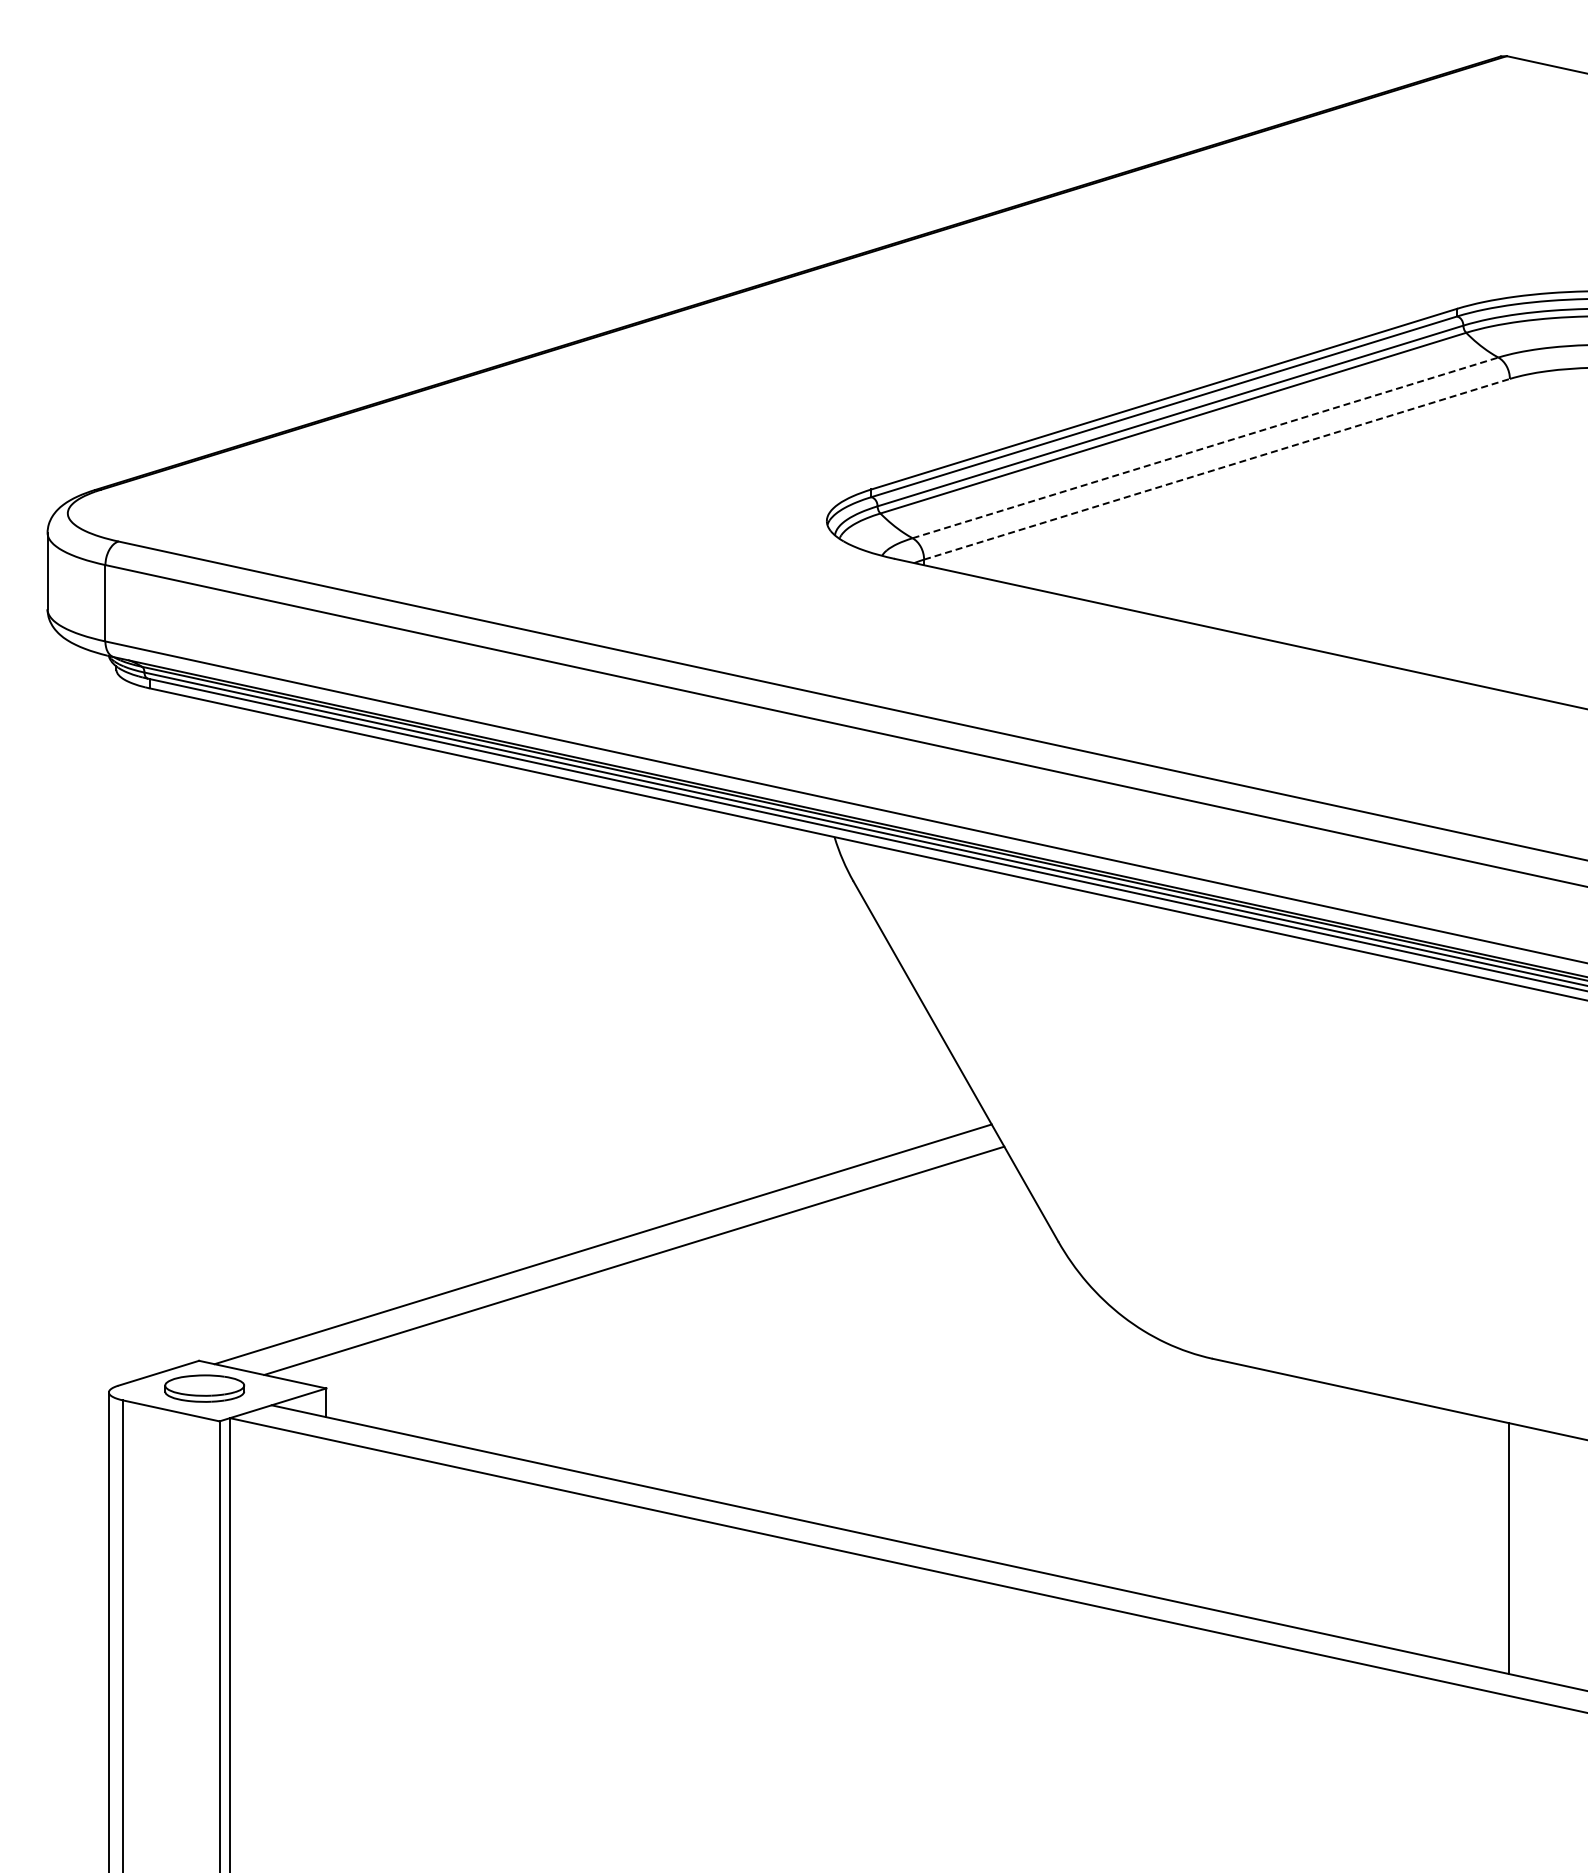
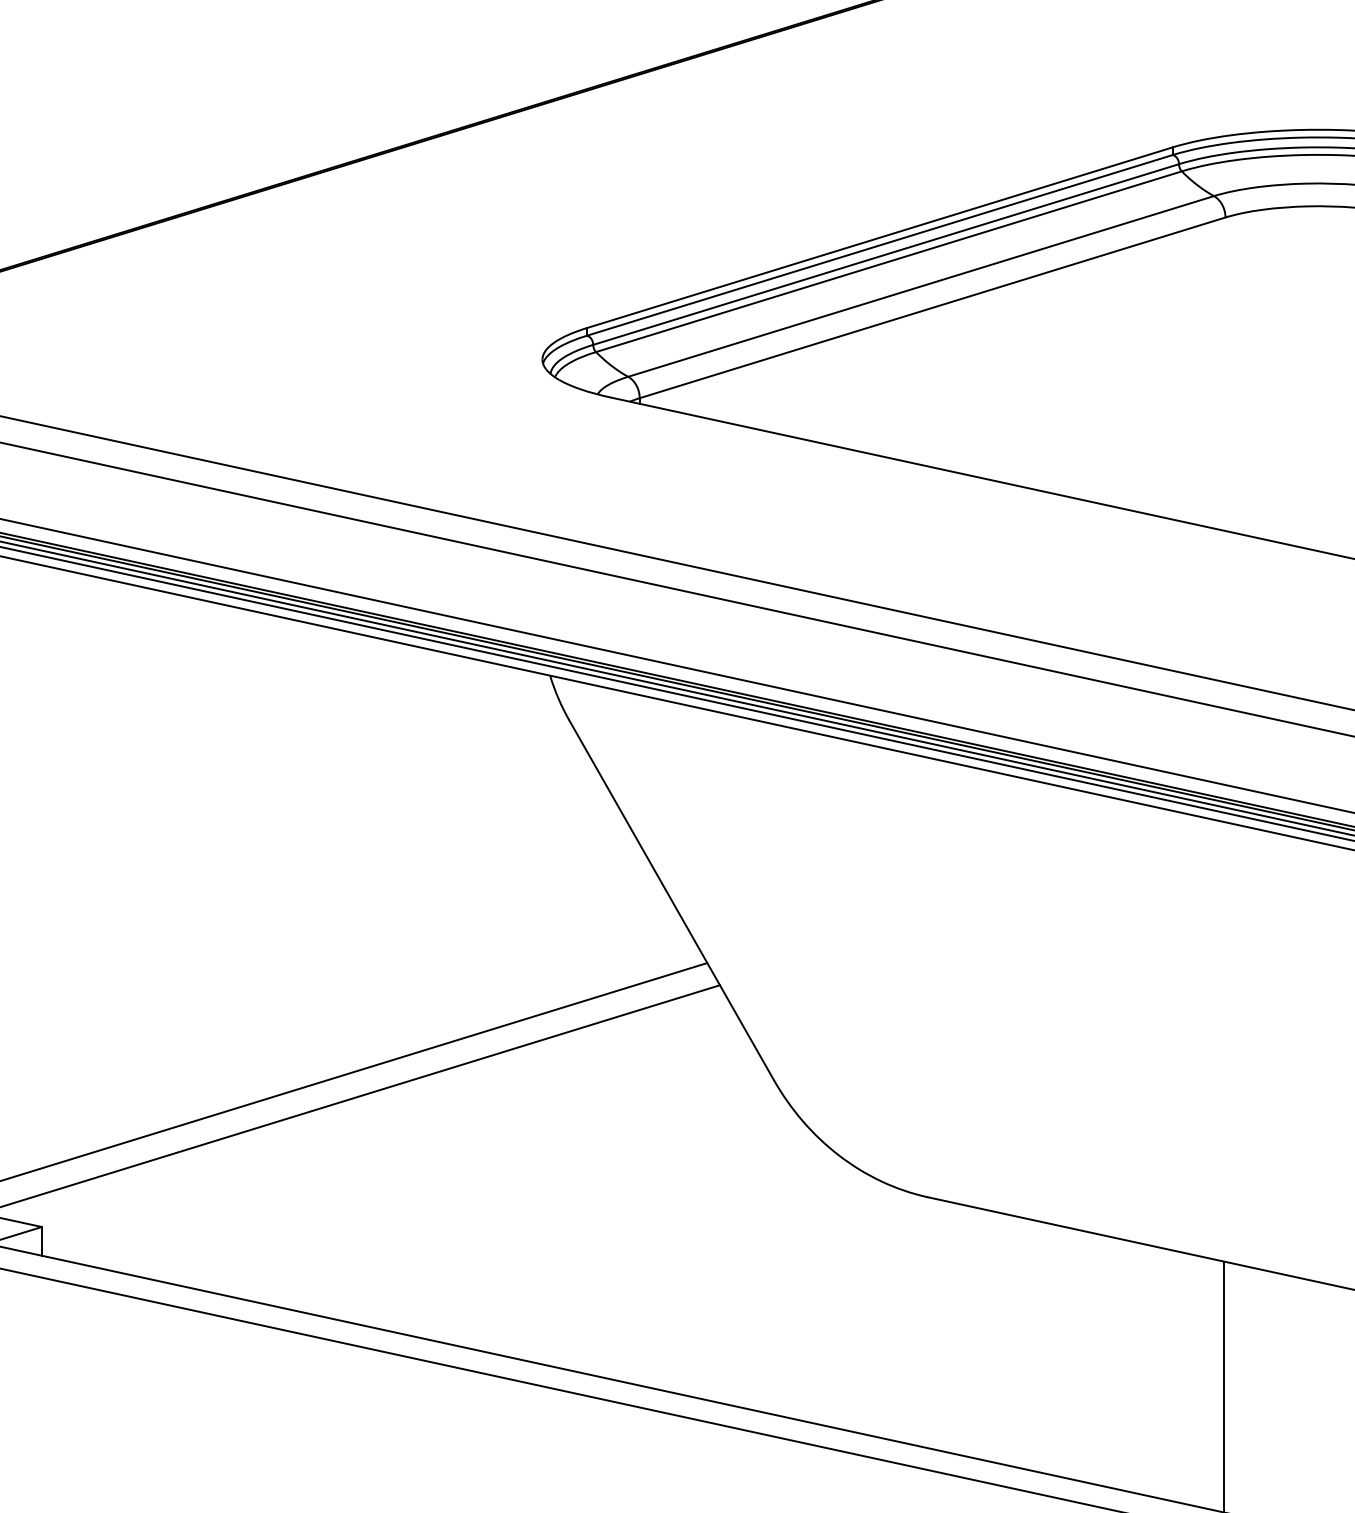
line: (1205, 447) -> (921, 286), dashed -> solid
line: (1217, 469) -> (933, 308), dashed -> solid

